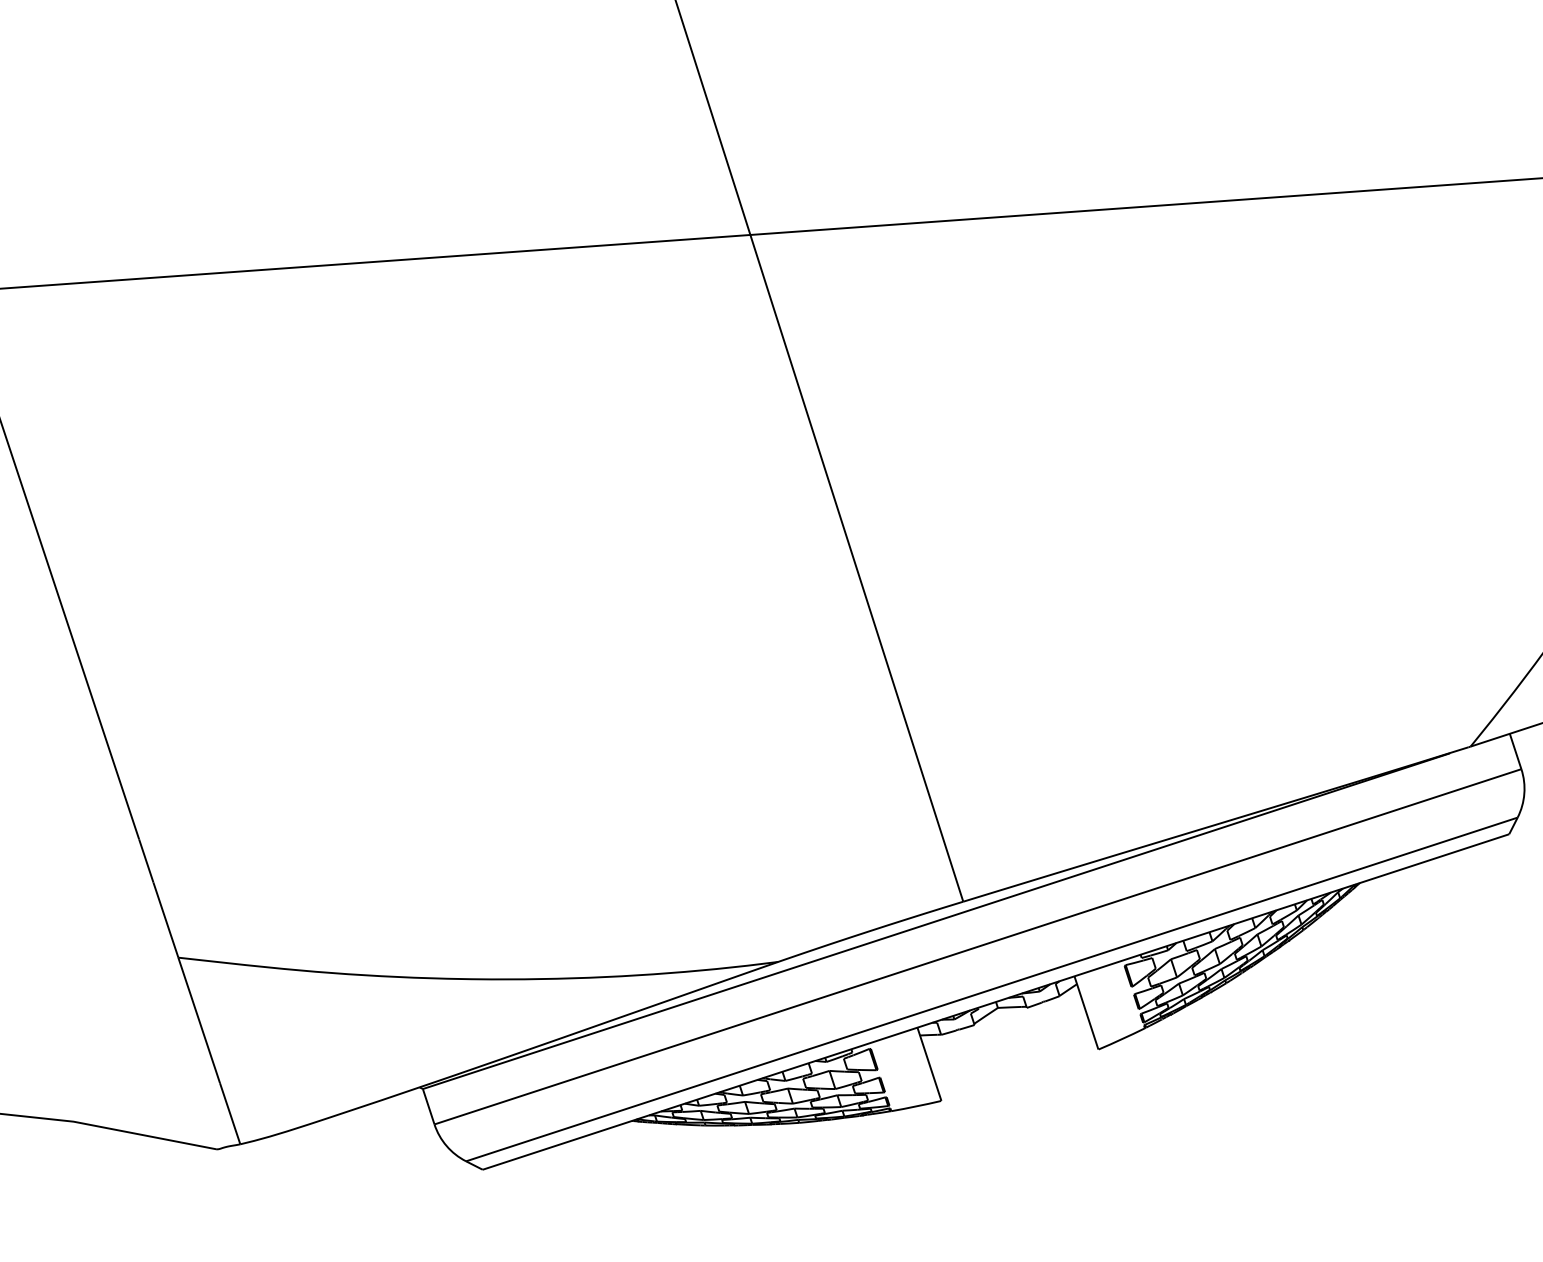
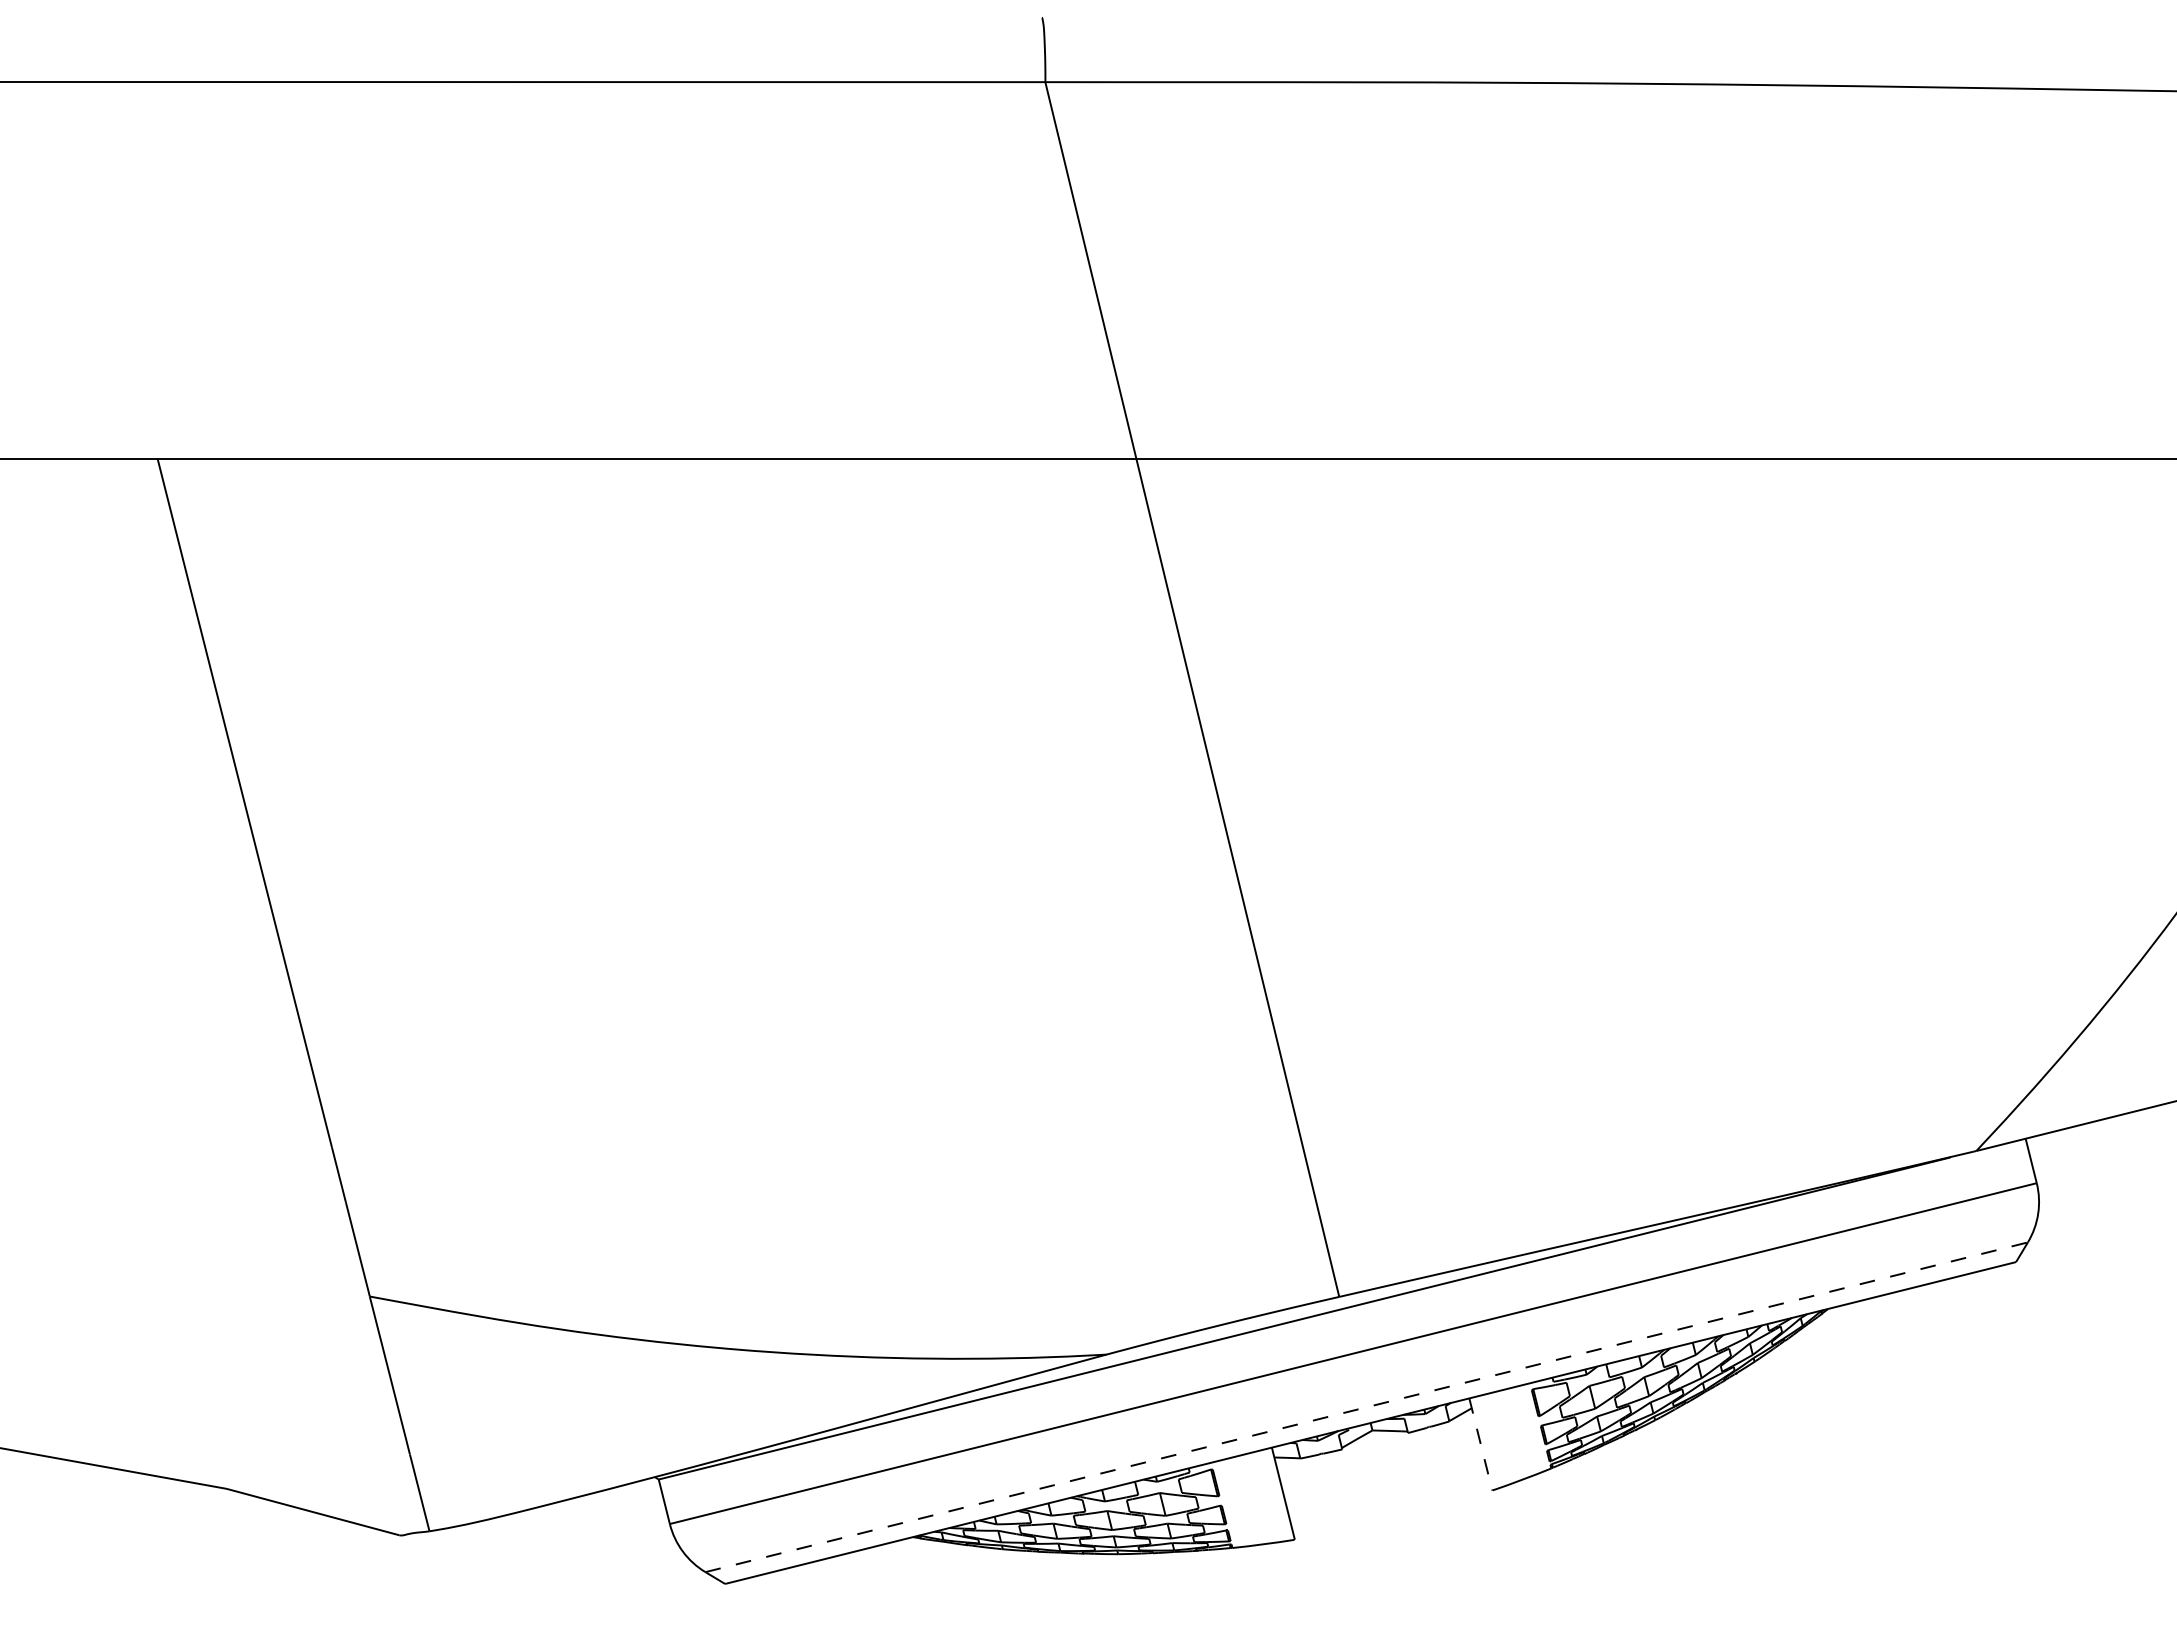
line: (992, 989) -> (1367, 1407), solid -> dashed
line: (1086, 1013) -> (1480, 1444), solid -> dashed

